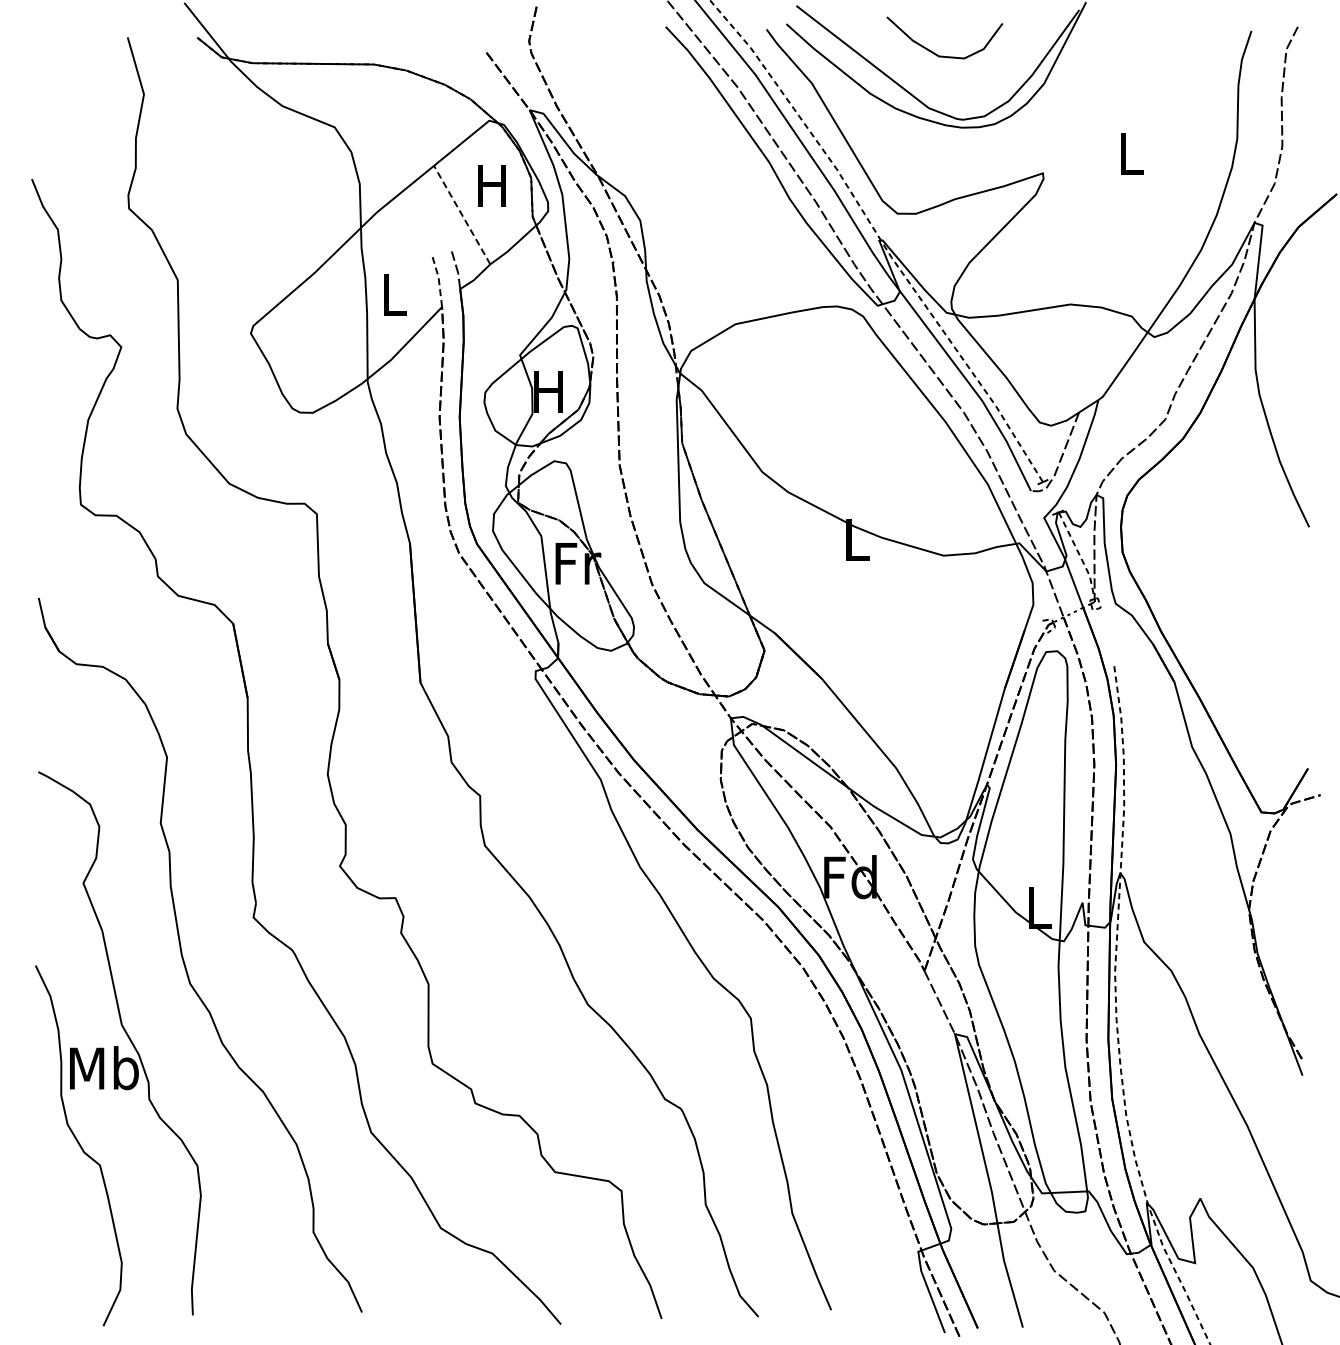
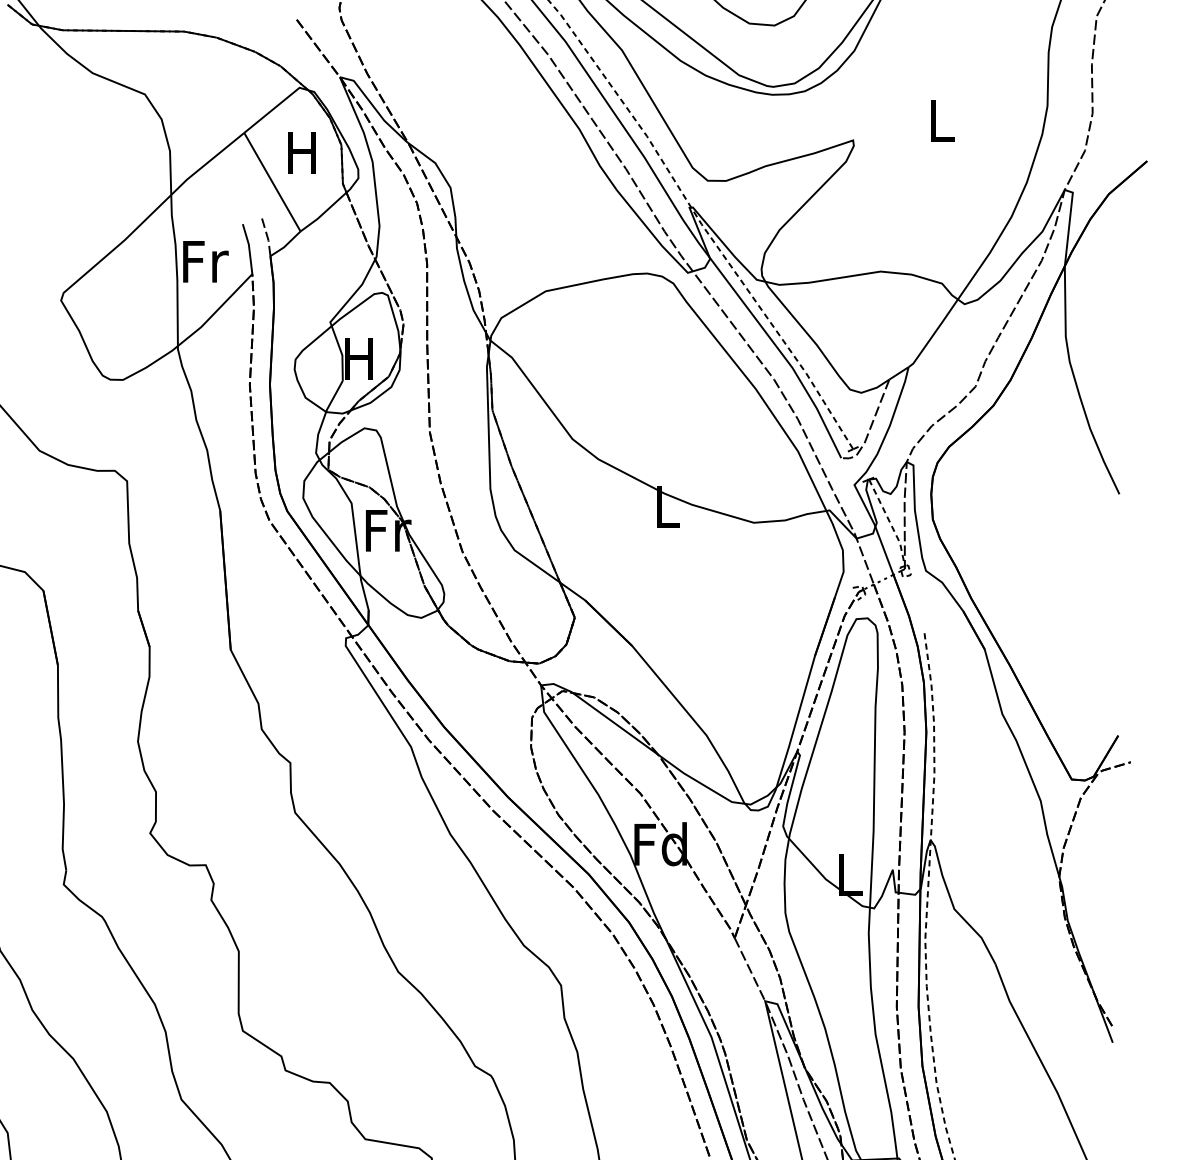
line: (462, 215) -> (272, 182), dashed -> solid
line: (438, 280) -> (248, 247), dashed -> solid
text: (395, 294) -> (205, 261), L -> Fr

